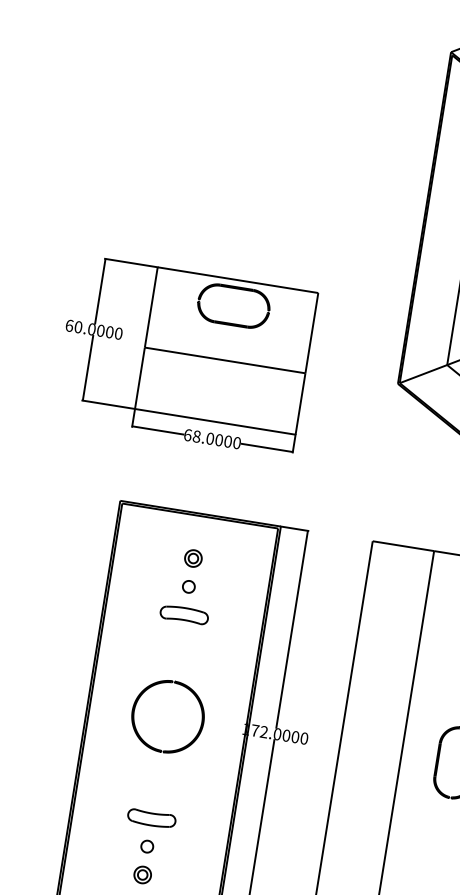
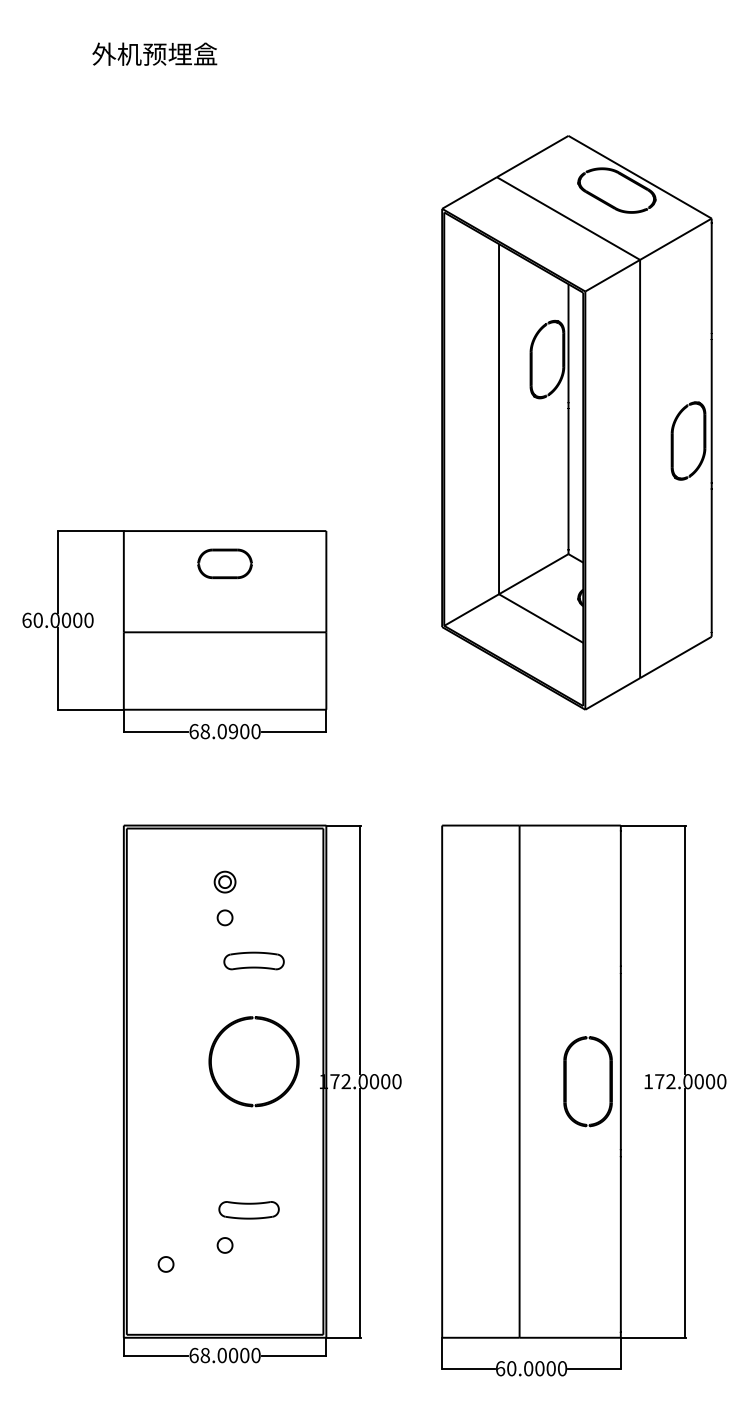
part: (233, 305) -> (224, 563), size x0.6
text: (219, 440) -> (233, 731), 68.0000 -> 68.0900
part: (184, 614) -> (253, 960), moved
part: (167, 716) -> (253, 1061), moved
part: (151, 818) -> (248, 1210), moved
part: (97, 854) -> (165, 1264), added
part: (142, 874) -> (224, 1280), removed

